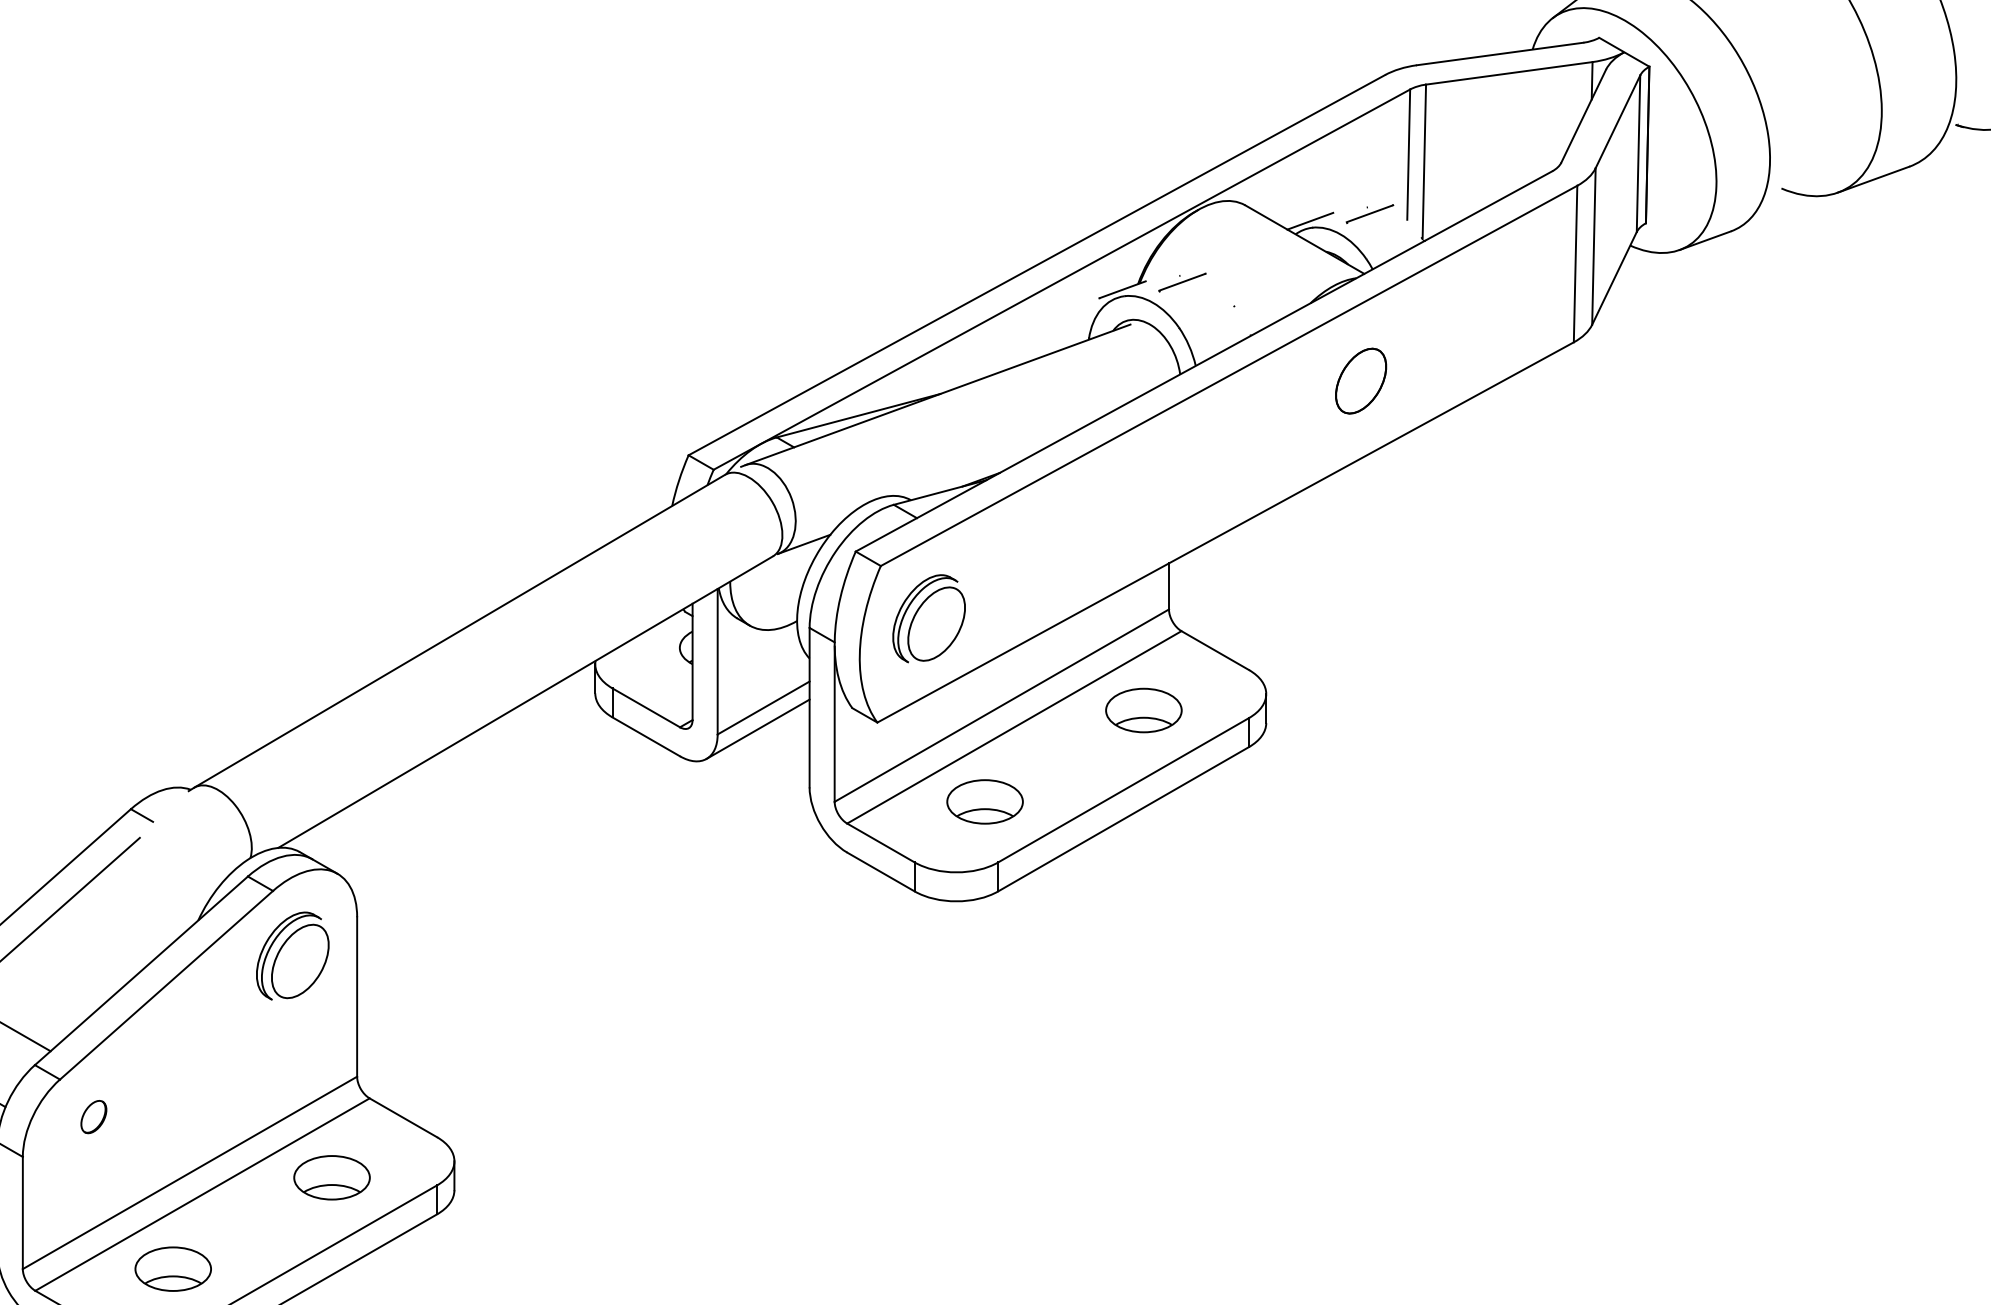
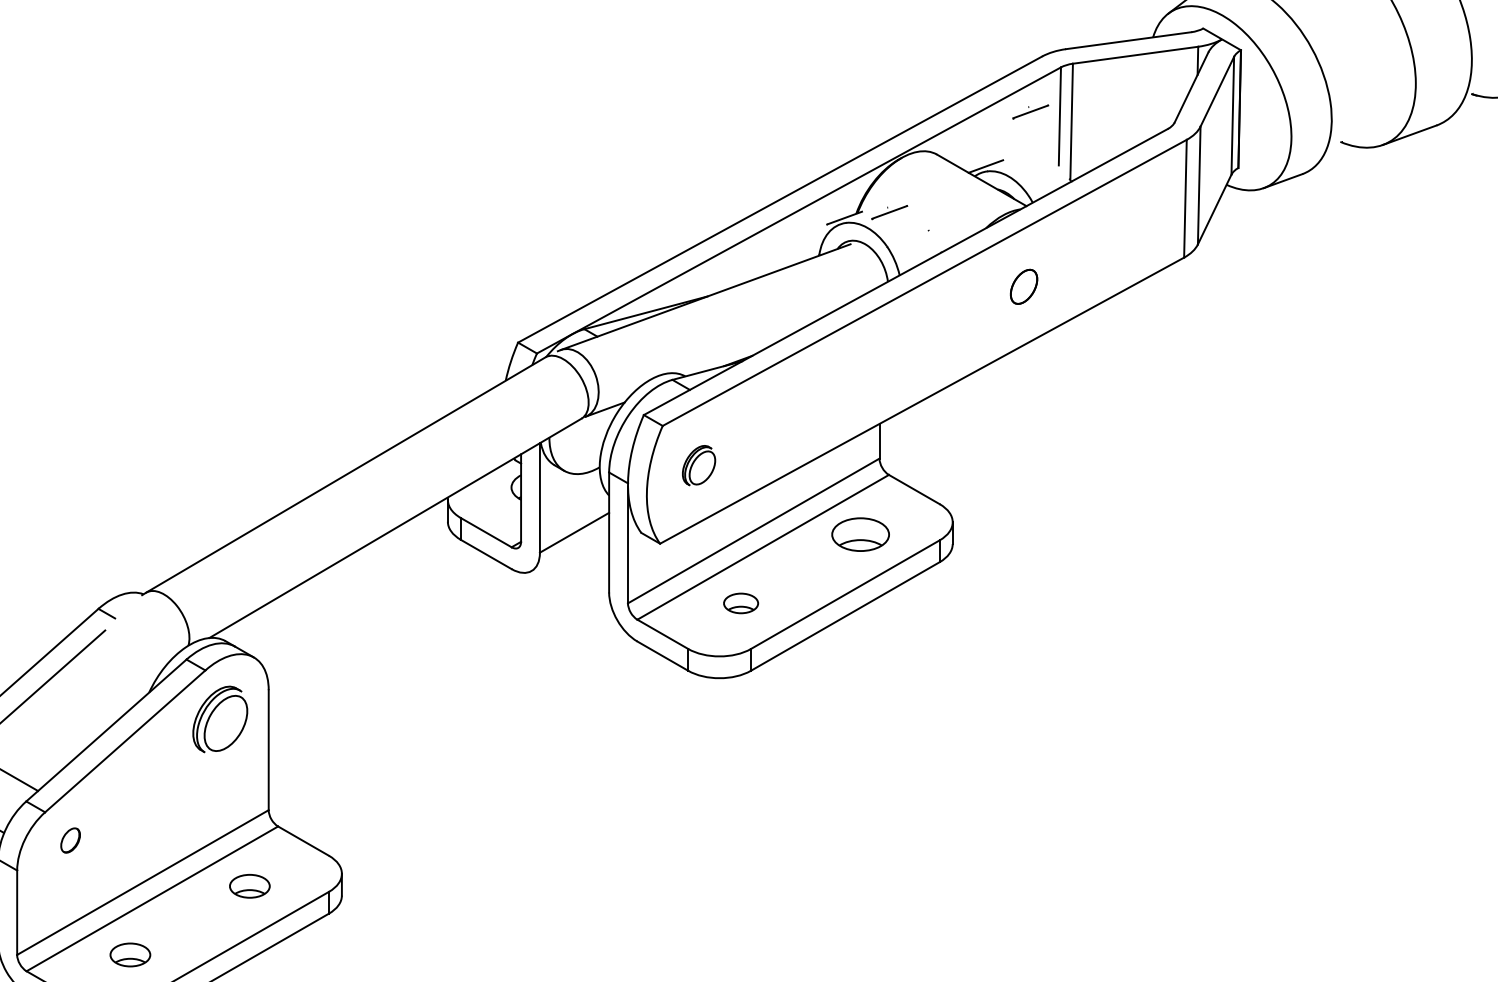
part: (1369, 213) -> (1030, 111), moved
part: (1360, 380) -> (1023, 286), size x0.7
part: (928, 618) -> (698, 465), size x0.6
line: (758, 728) -> (570, 548), removed
part: (984, 802) -> (740, 603), size x0.6
part: (331, 1178) -> (249, 886), size x0.7
part: (173, 1268) -> (130, 954), size x0.7

